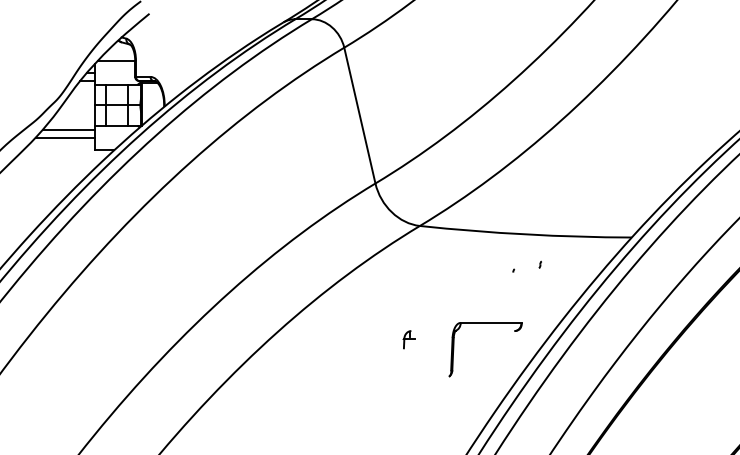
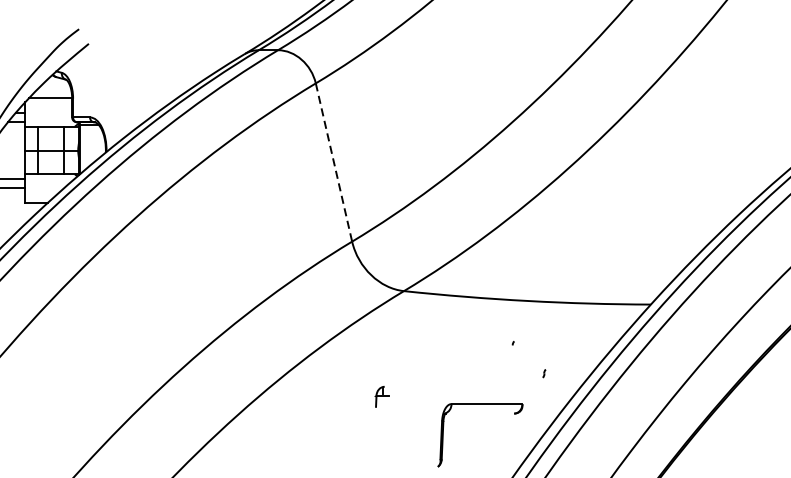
line: (359, 115) -> (333, 162), solid -> dashed
part: (539, 264) -> (543, 373), moved
part: (408, 339) -> (381, 396), moved

